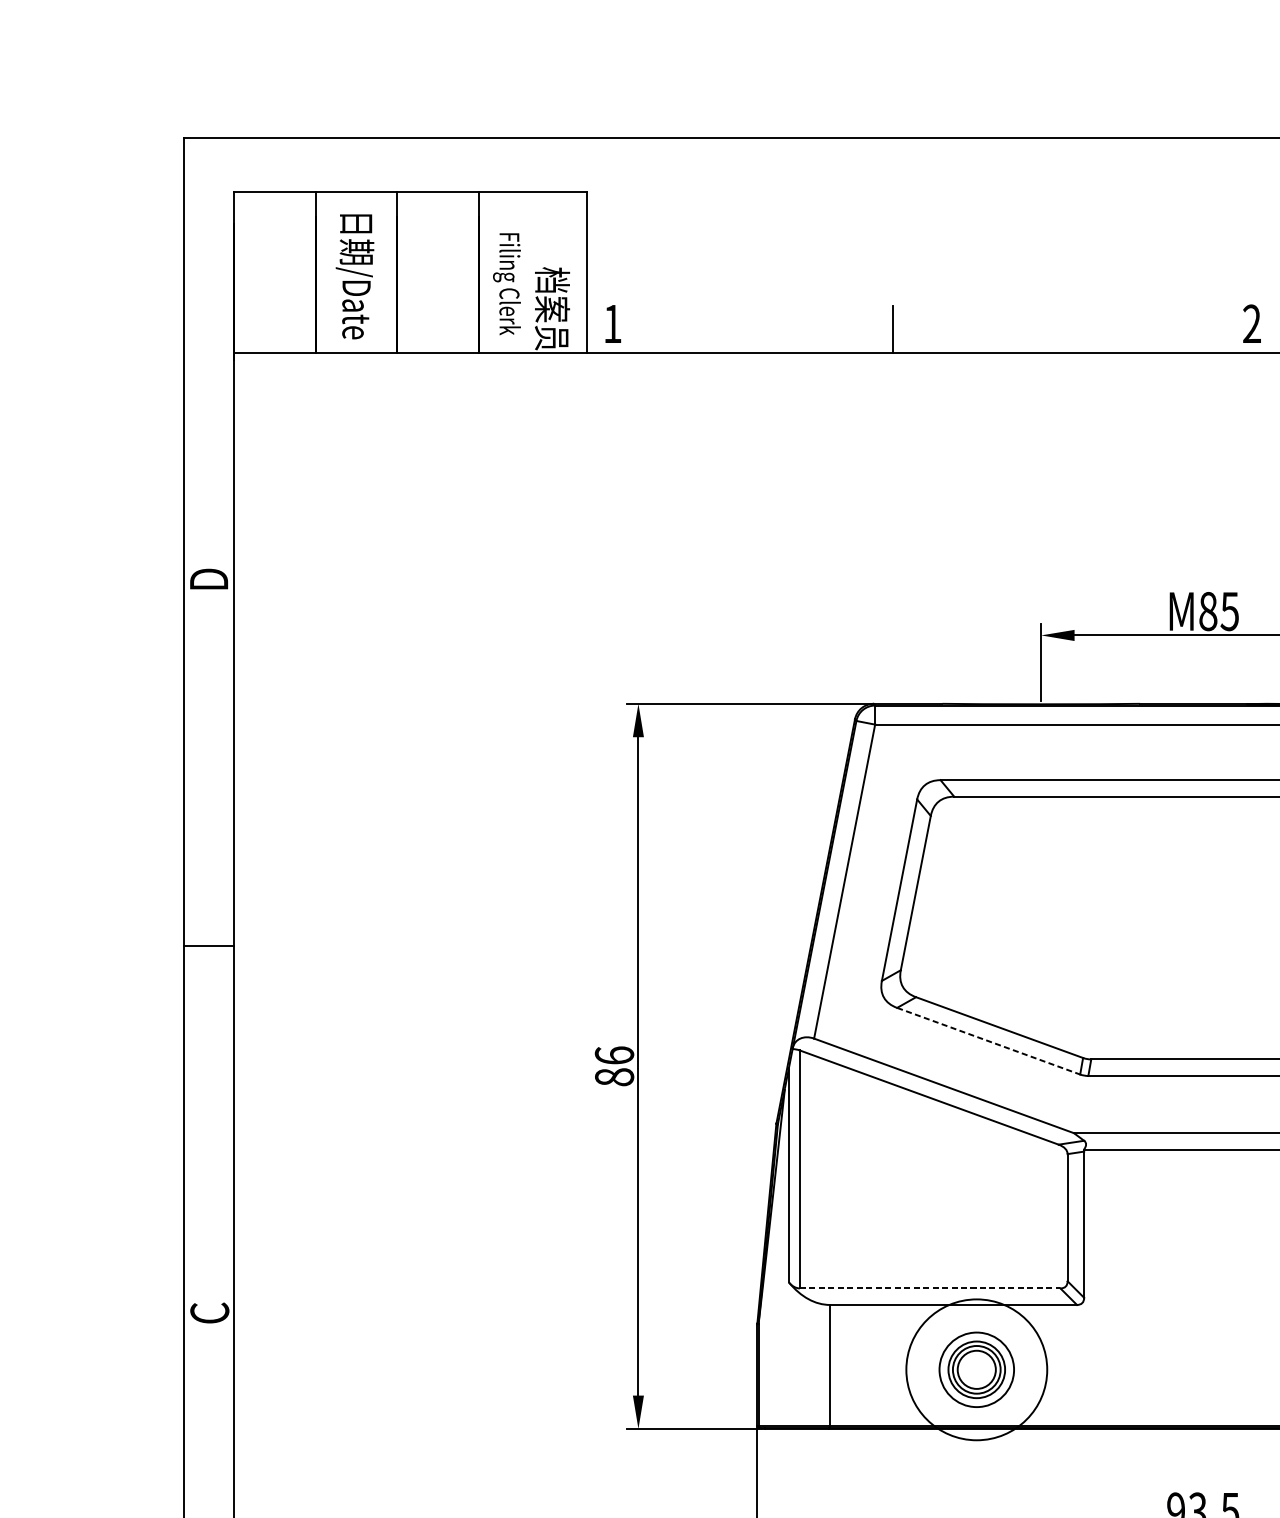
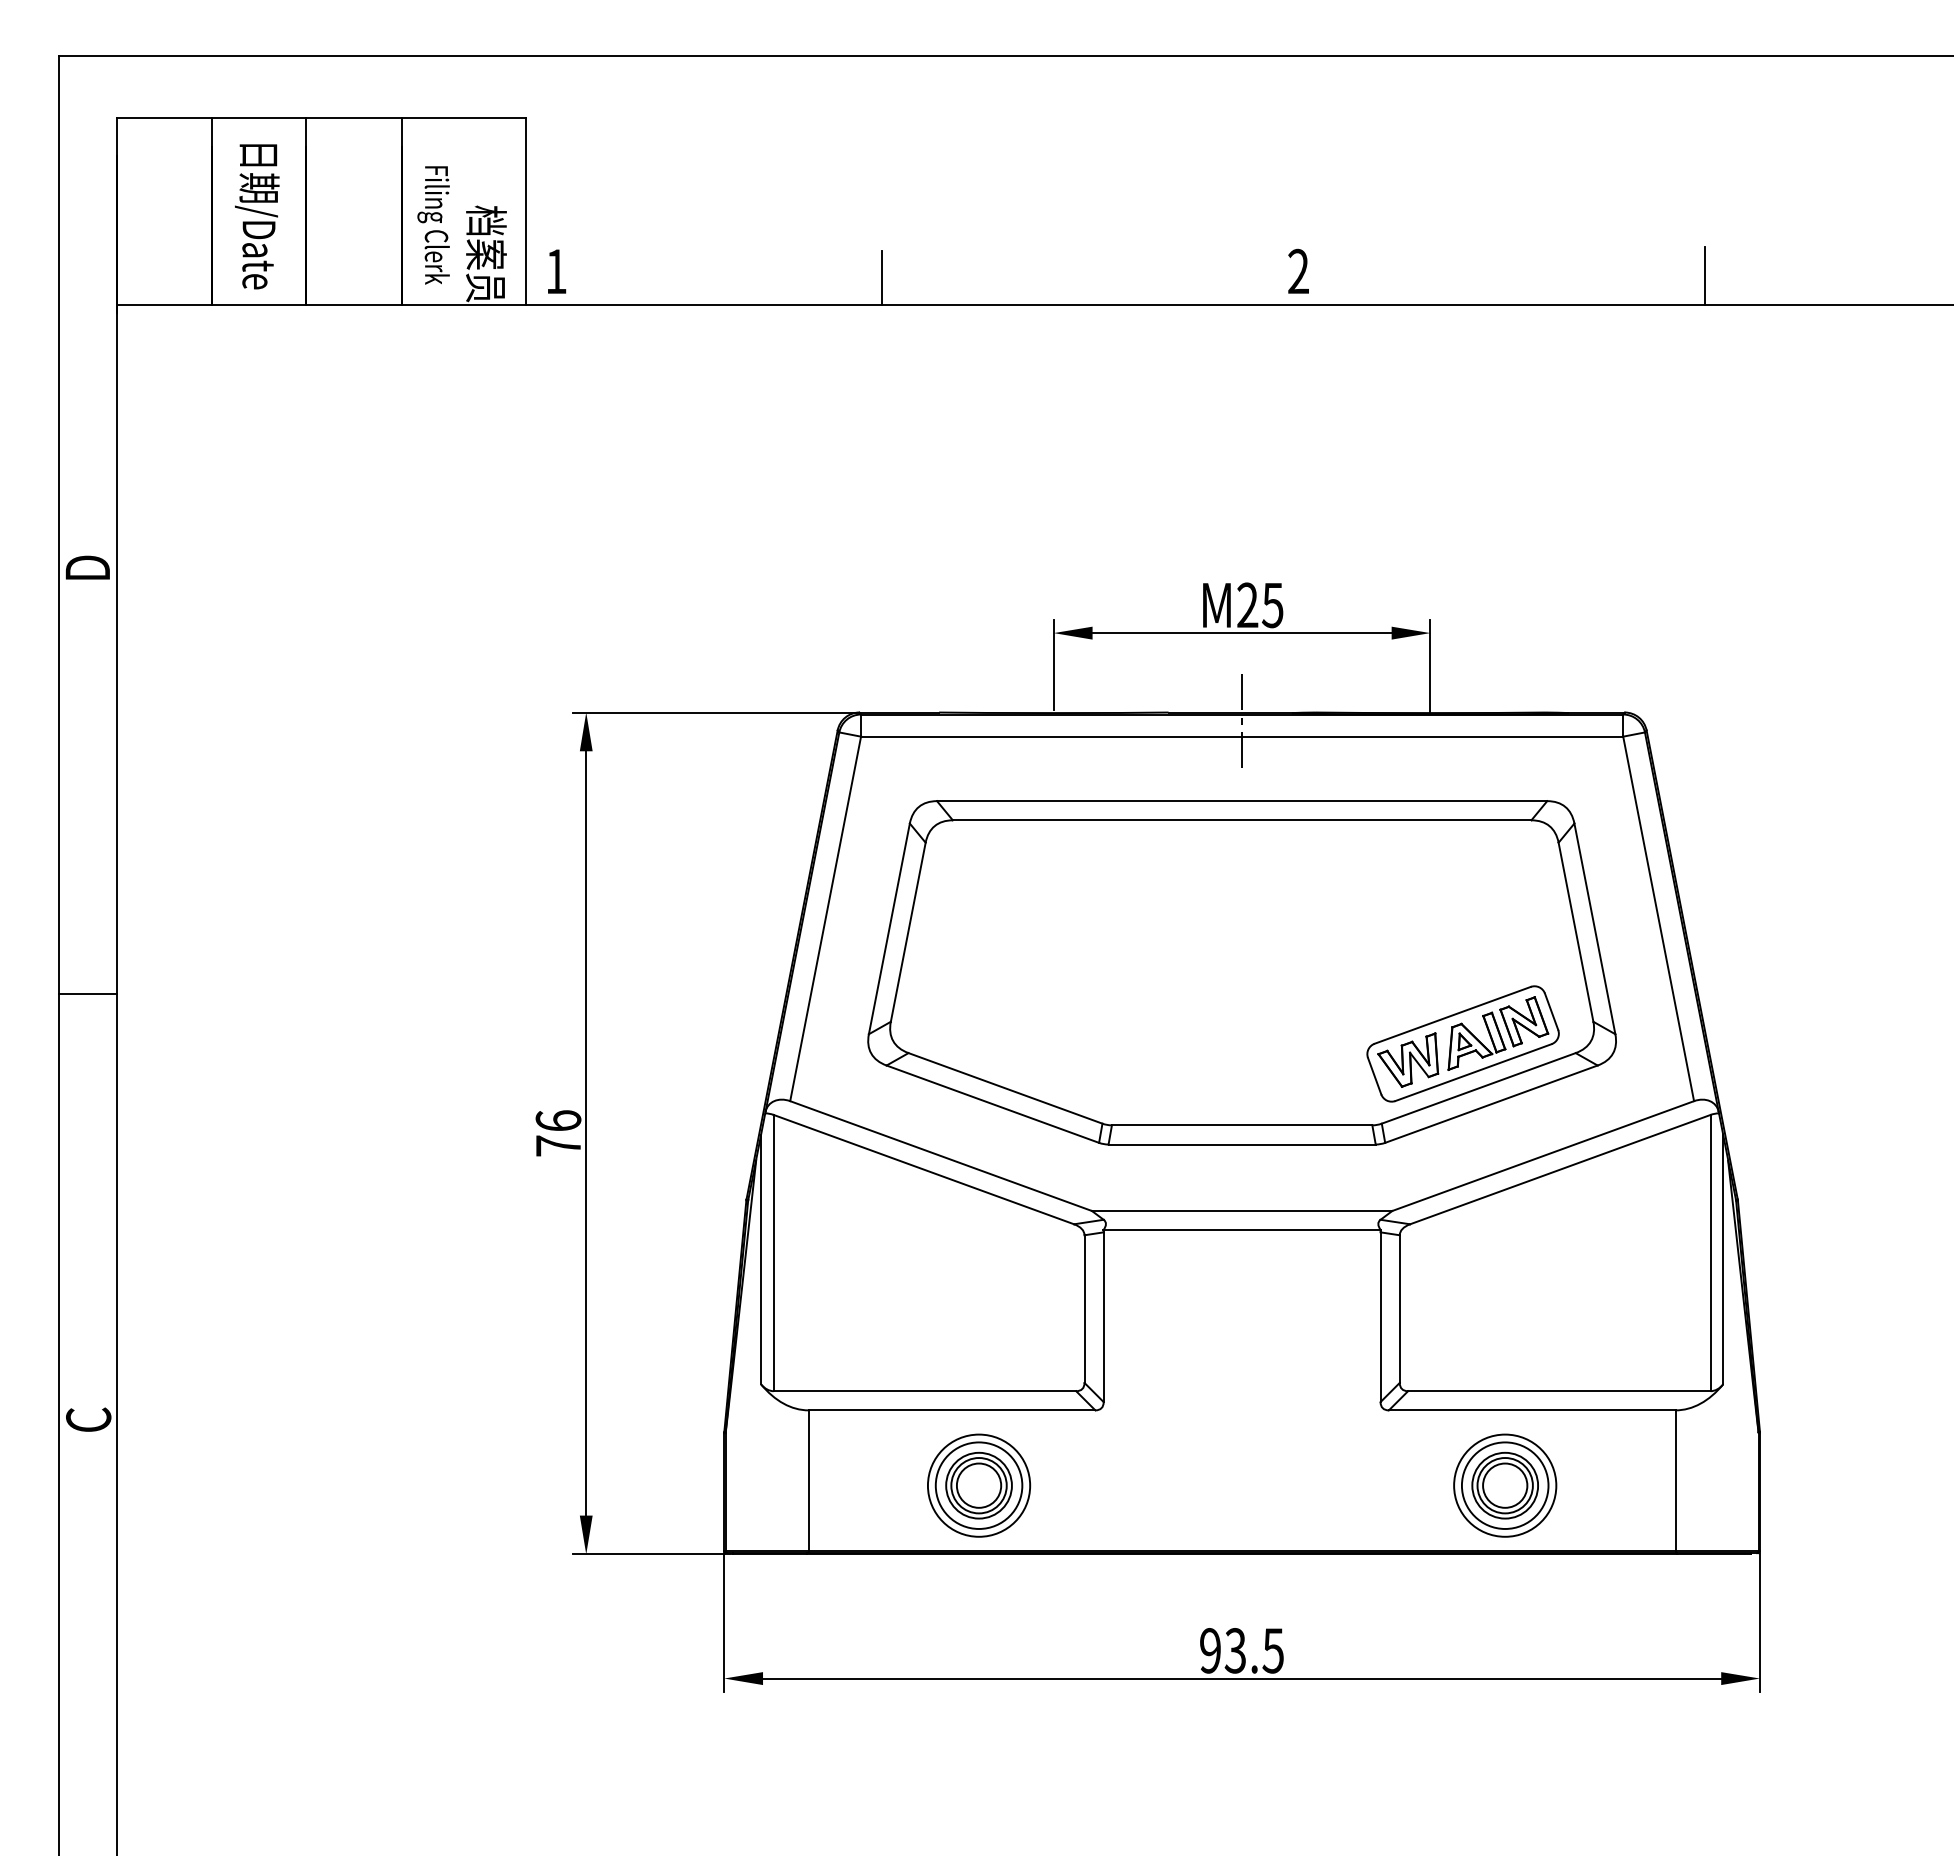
text: (1208, 611) -> (1247, 605), M85 -> M25
line: (1203, 708) -> (1242, 718), added
line: (989, 1041) -> (993, 1104), dashed -> solid
text: (614, 1076) -> (558, 1145), 86 -> 76
line: (930, 1288) -> (925, 1391), dashed -> solid
circle: (976, 1369) -> (978, 1485), size x0.62

